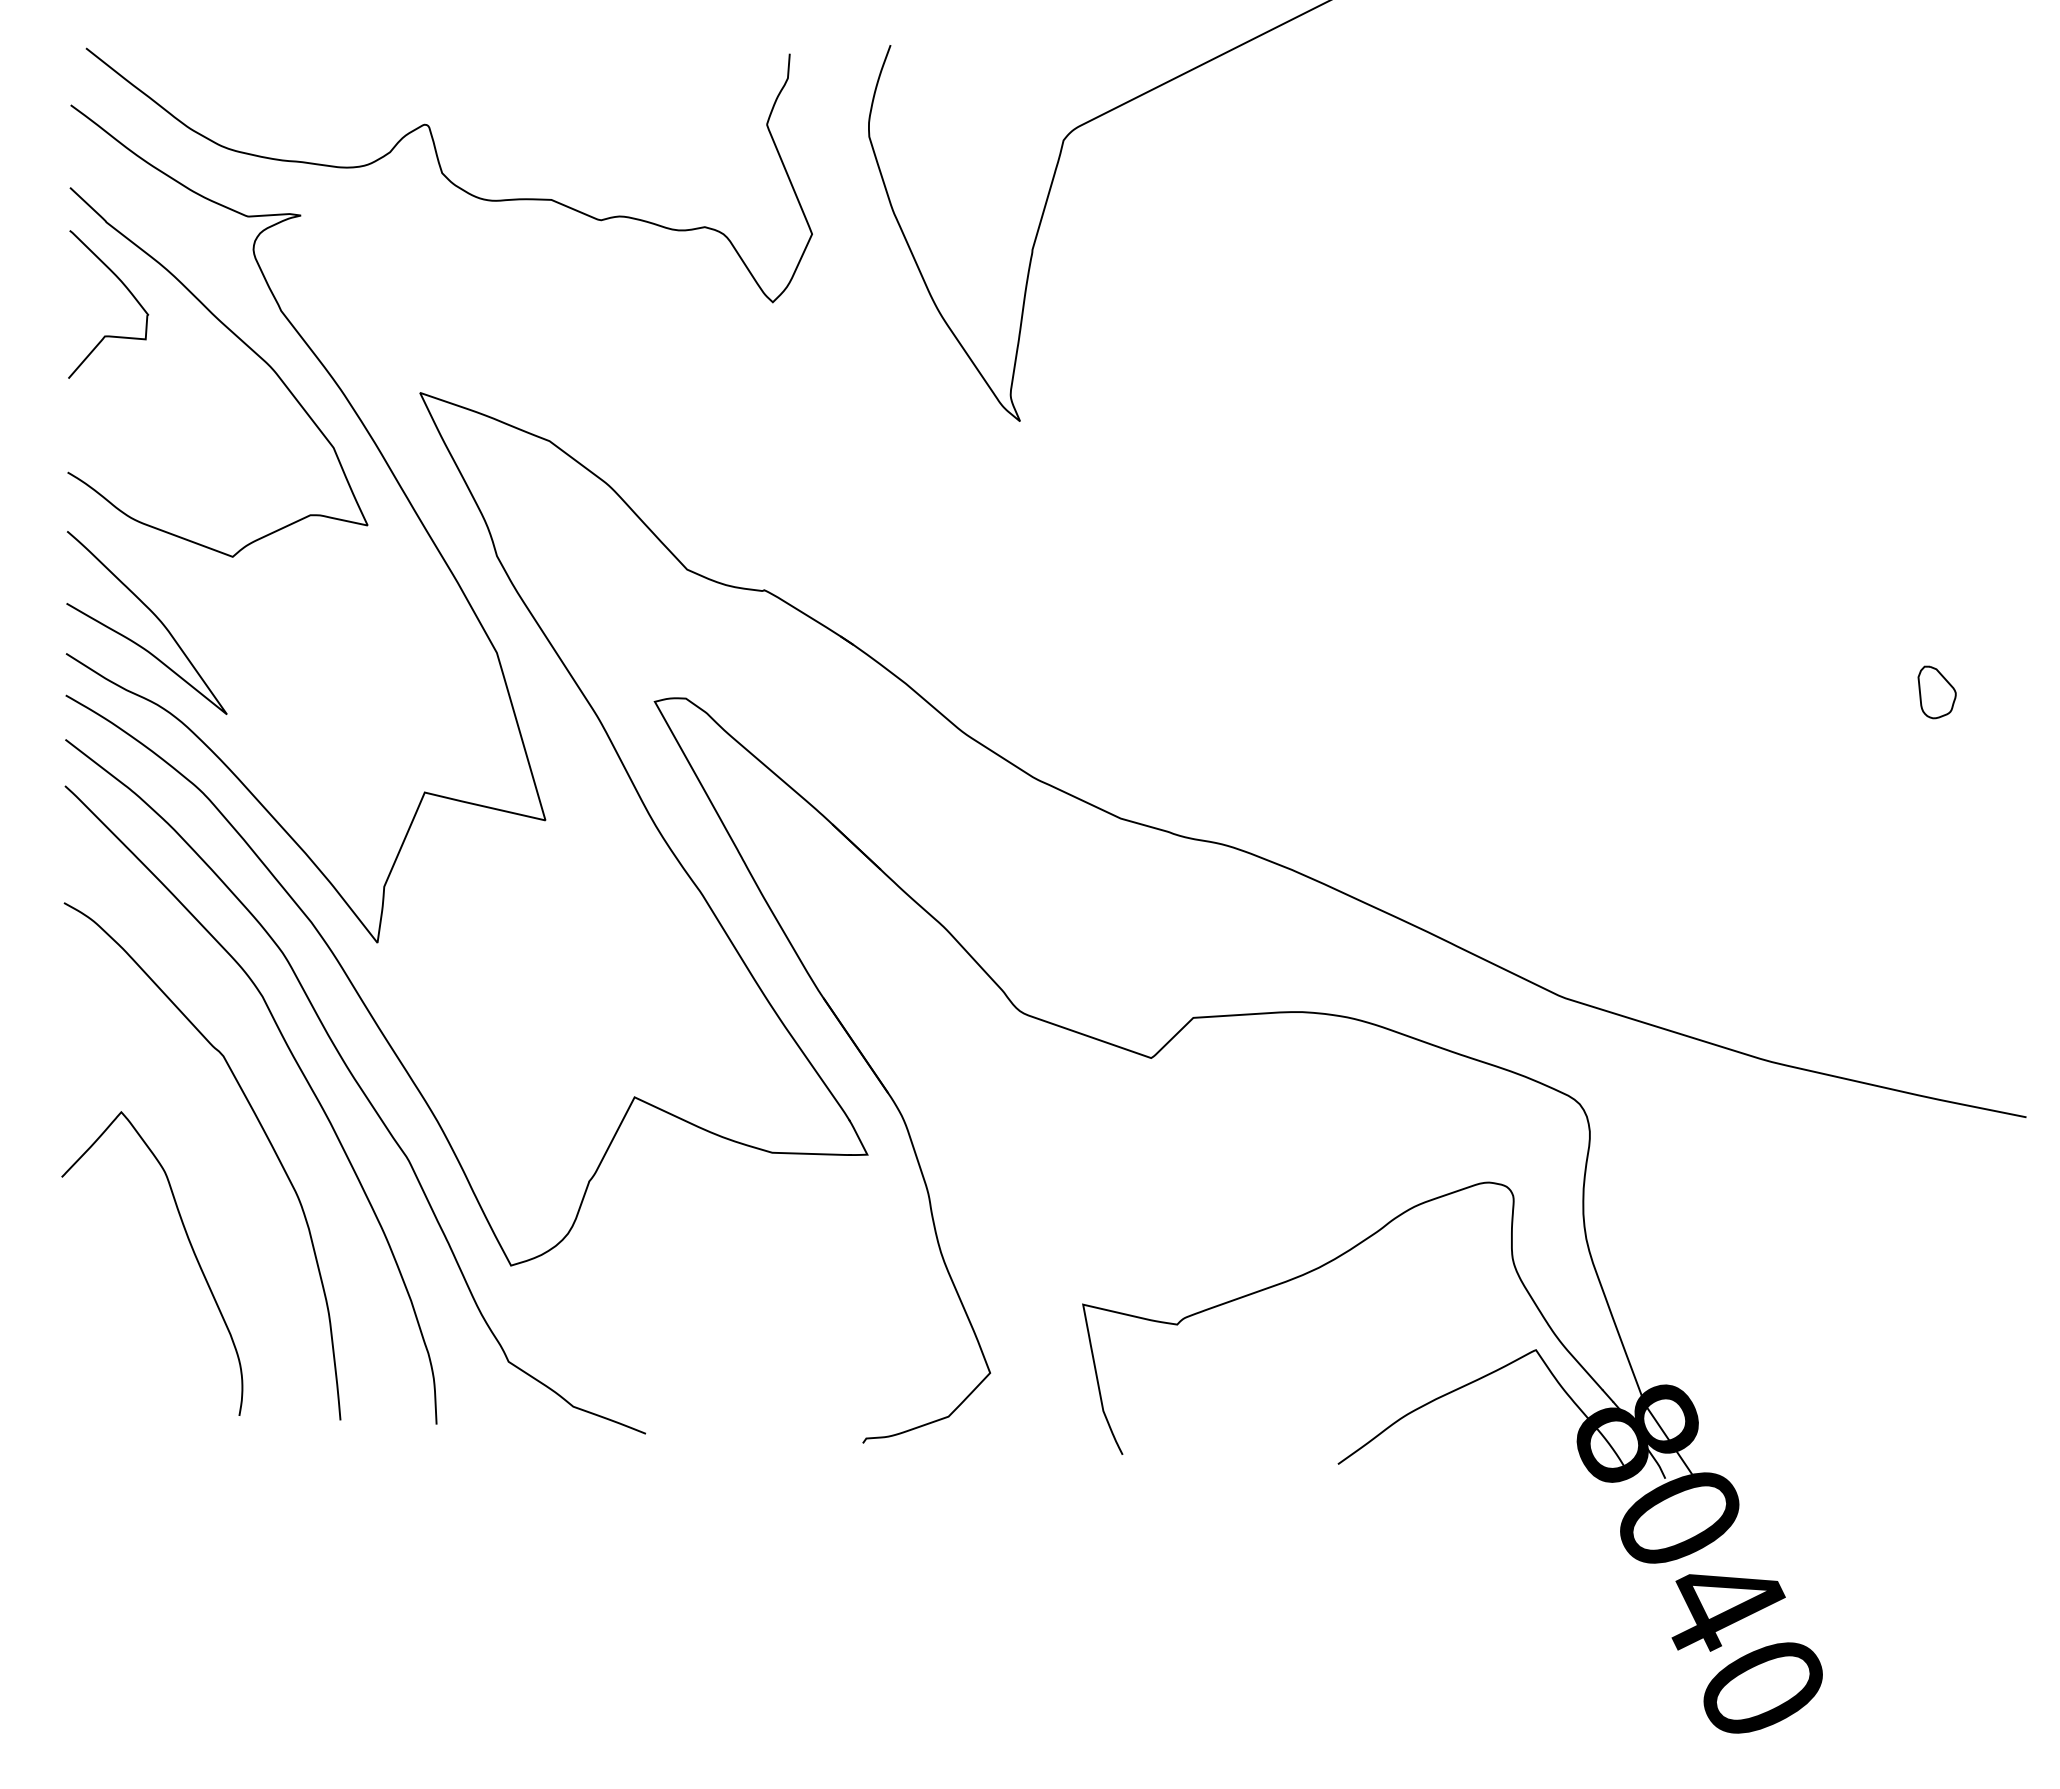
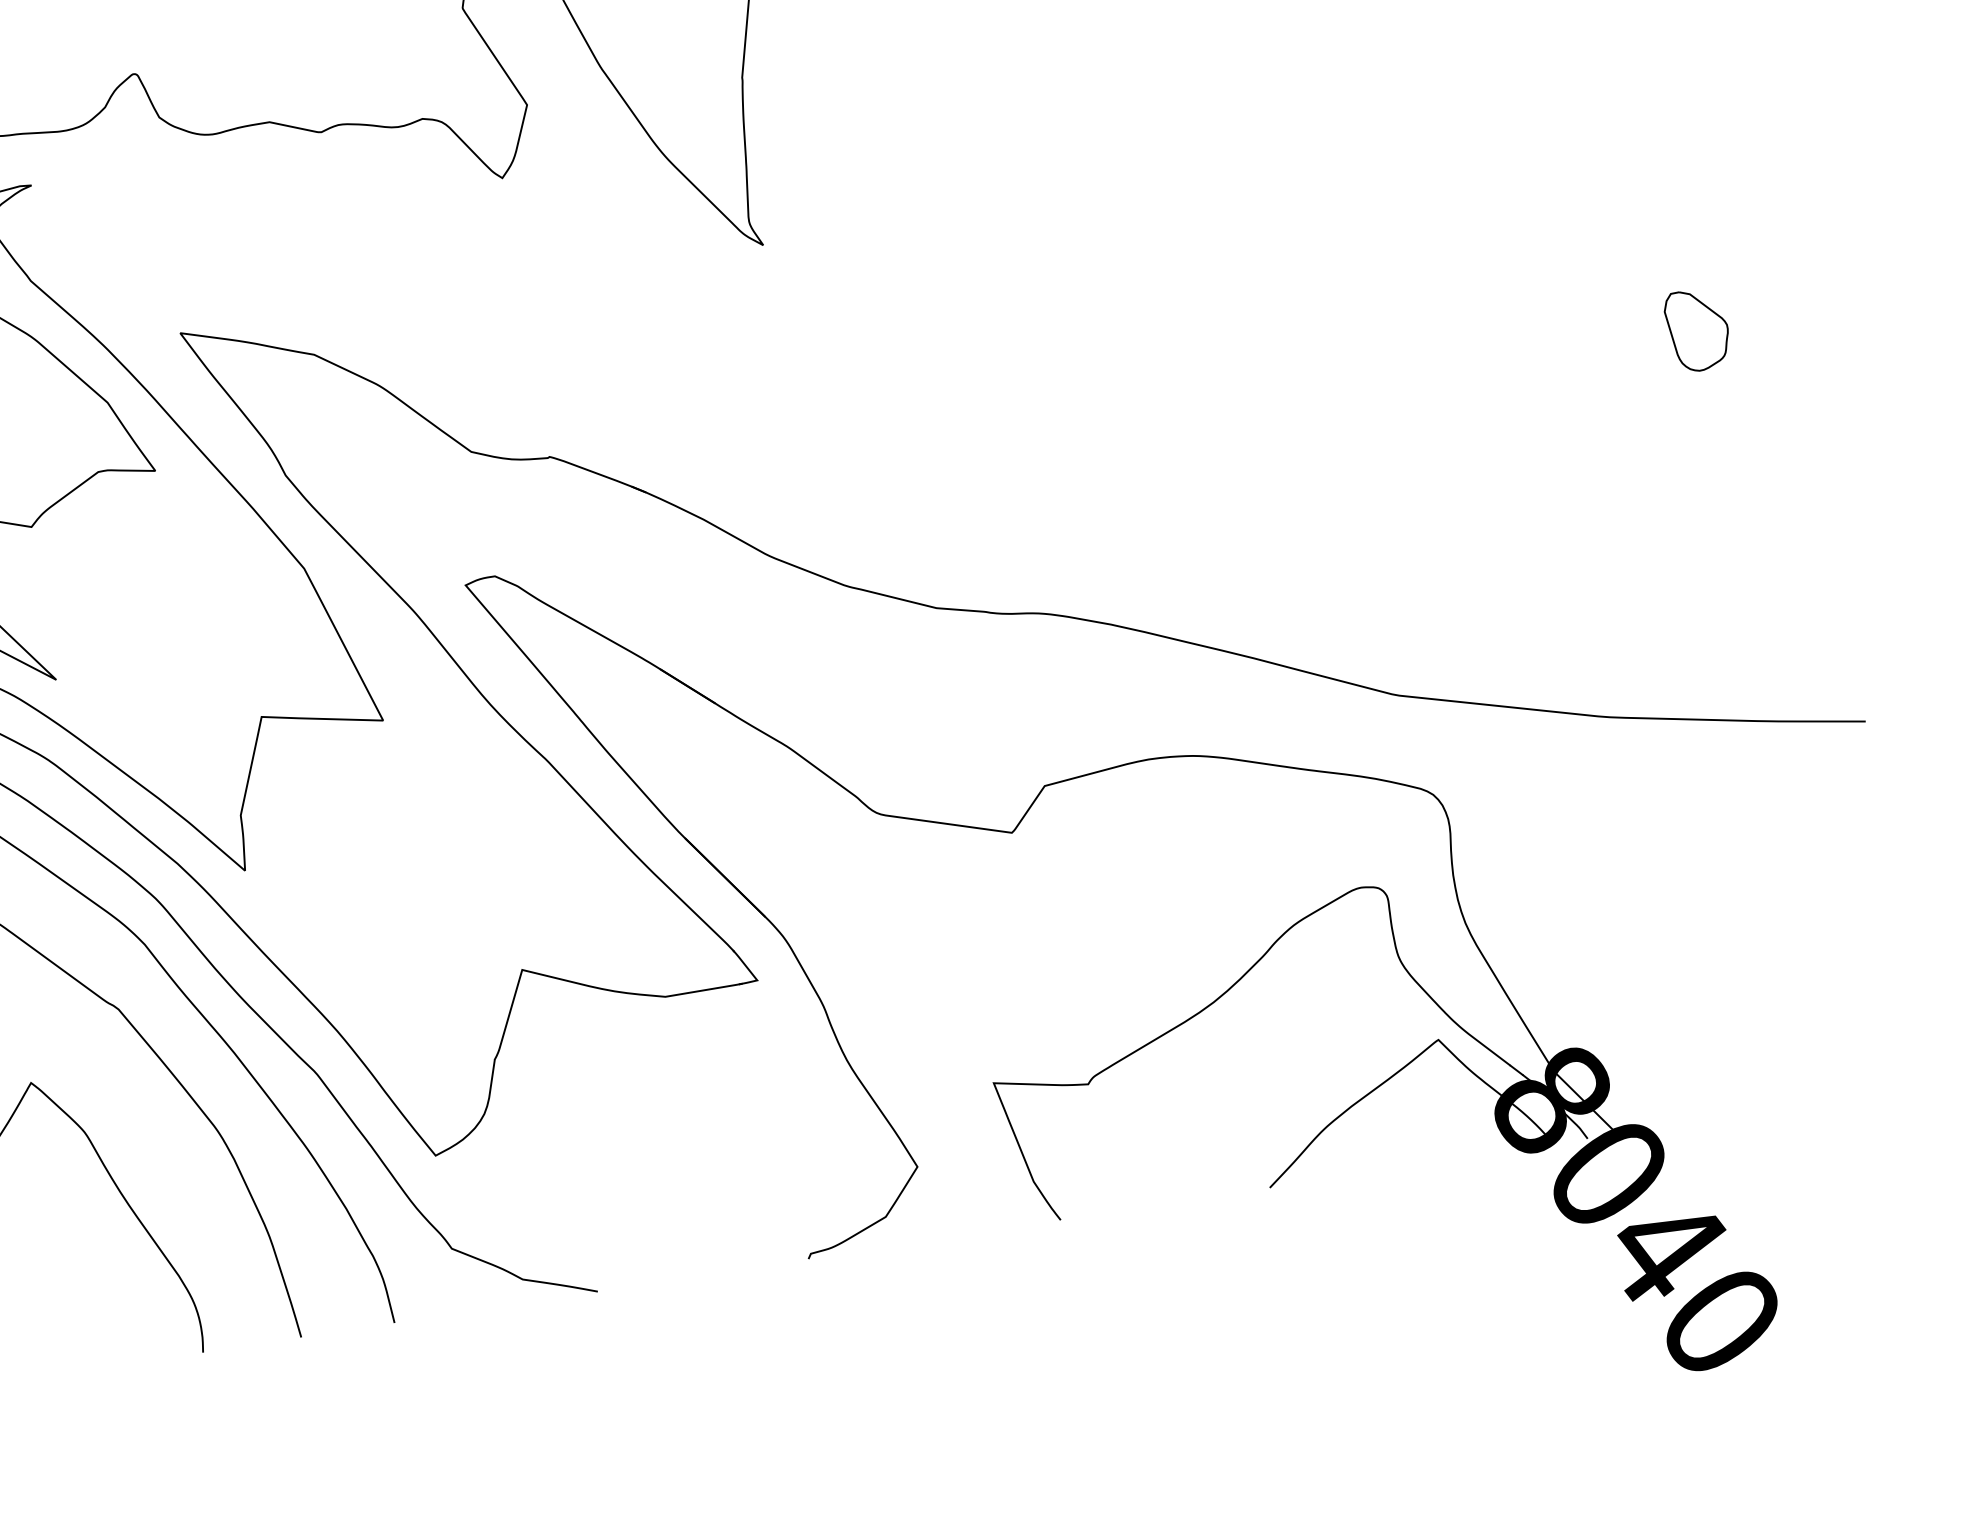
part: (1936, 692) -> (1697, 329), size x1.6

